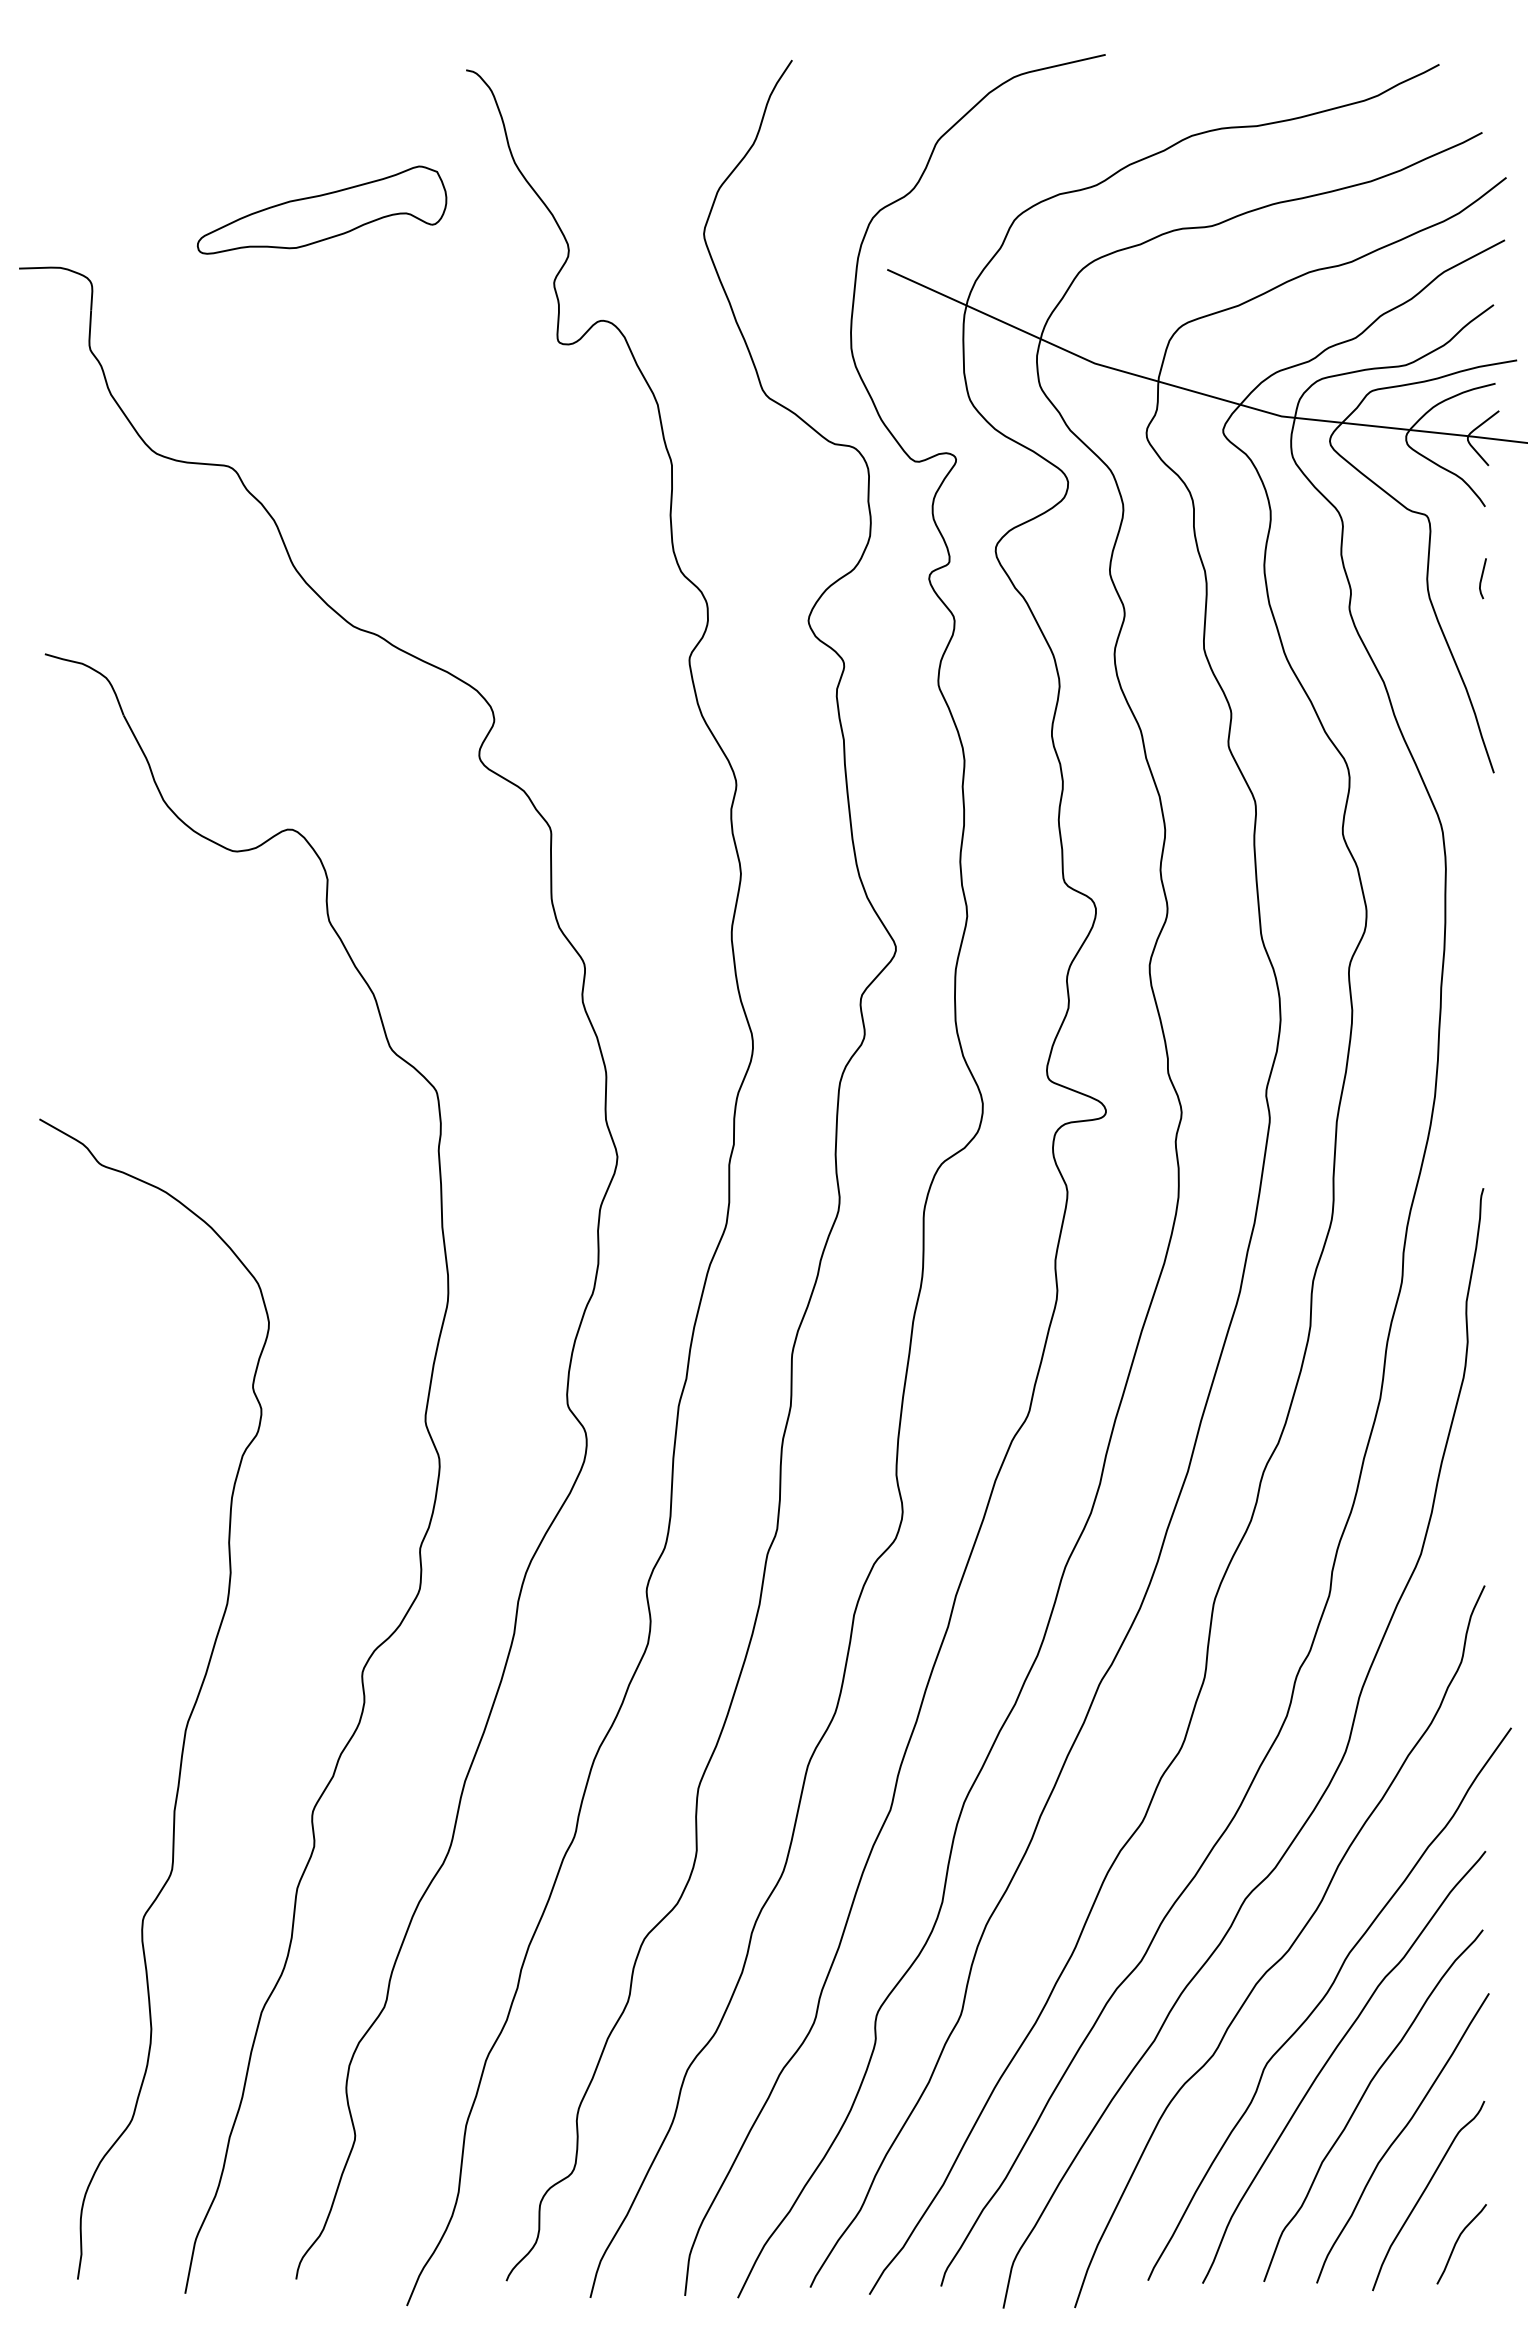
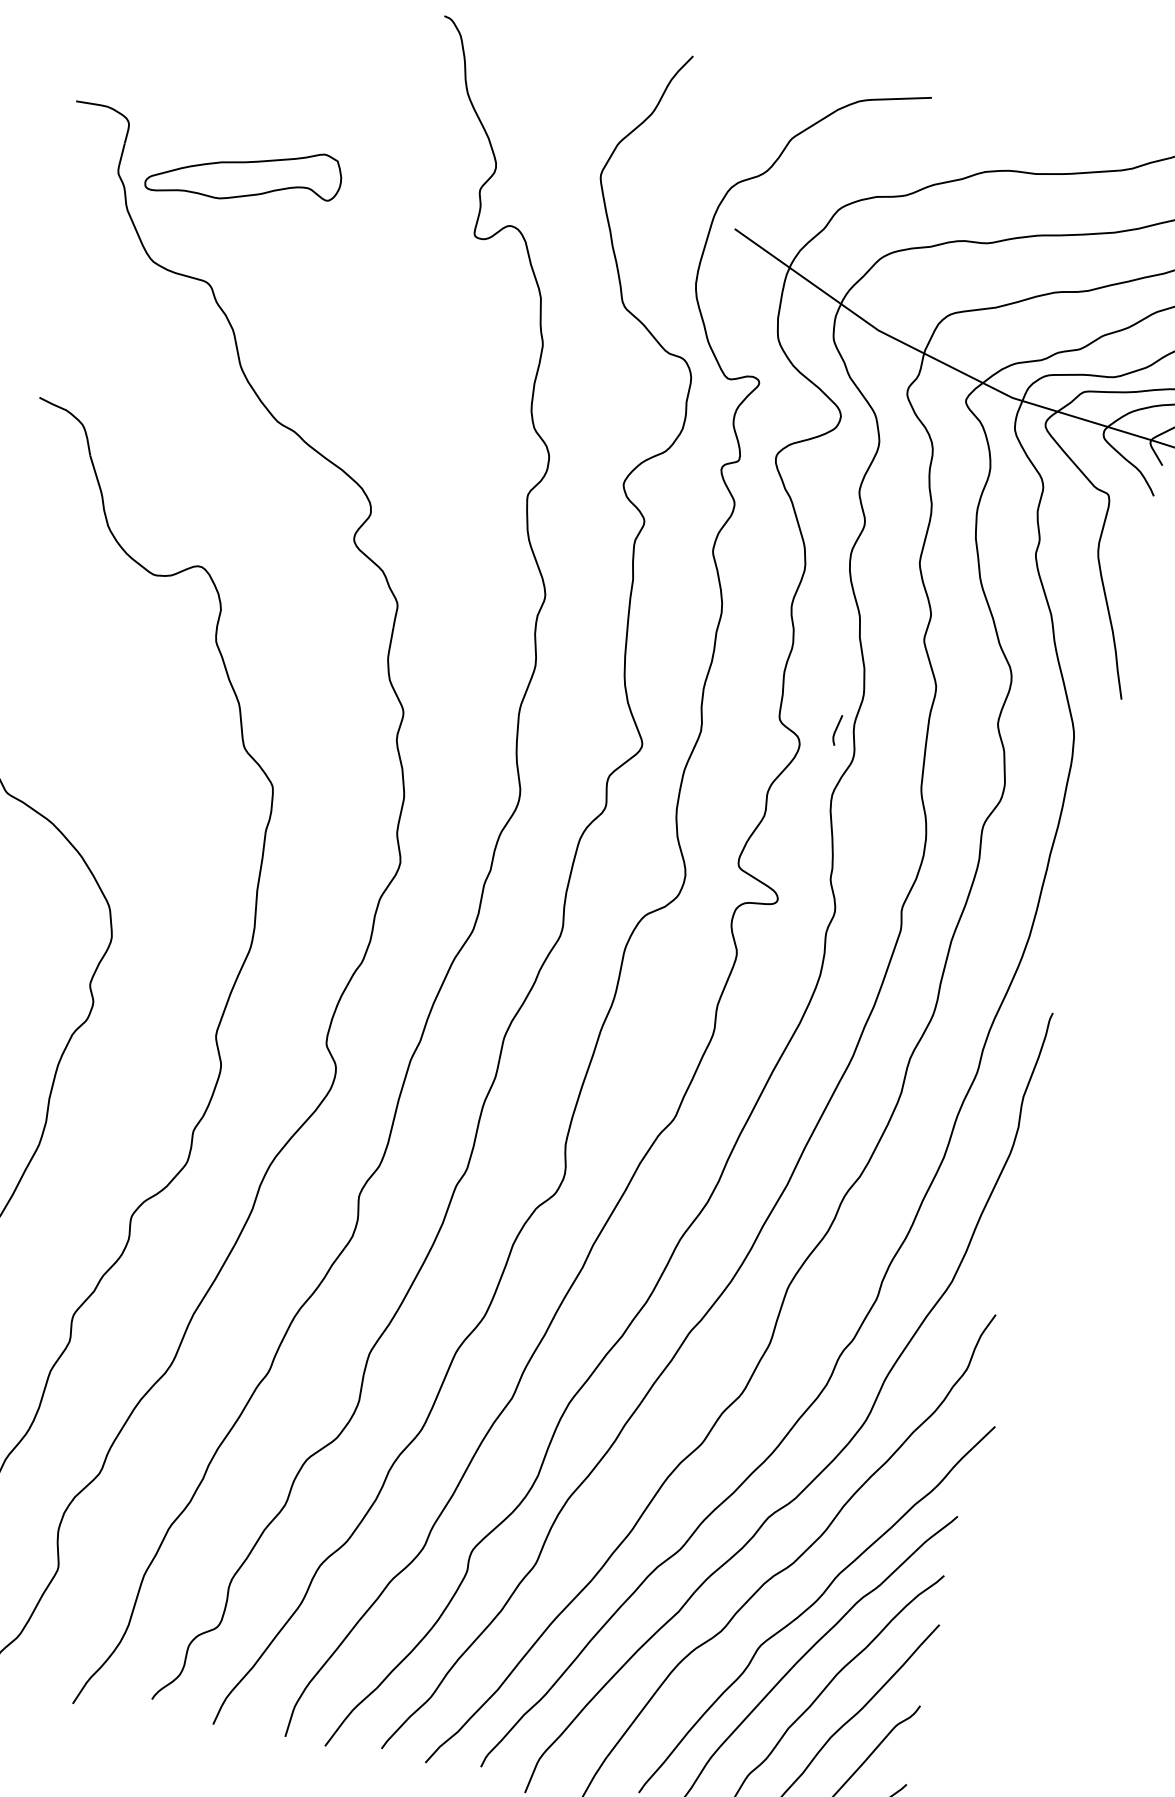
part: (322, 209) -> (245, 173), moved
line: (1482, 578) -> (836, 730), moved

